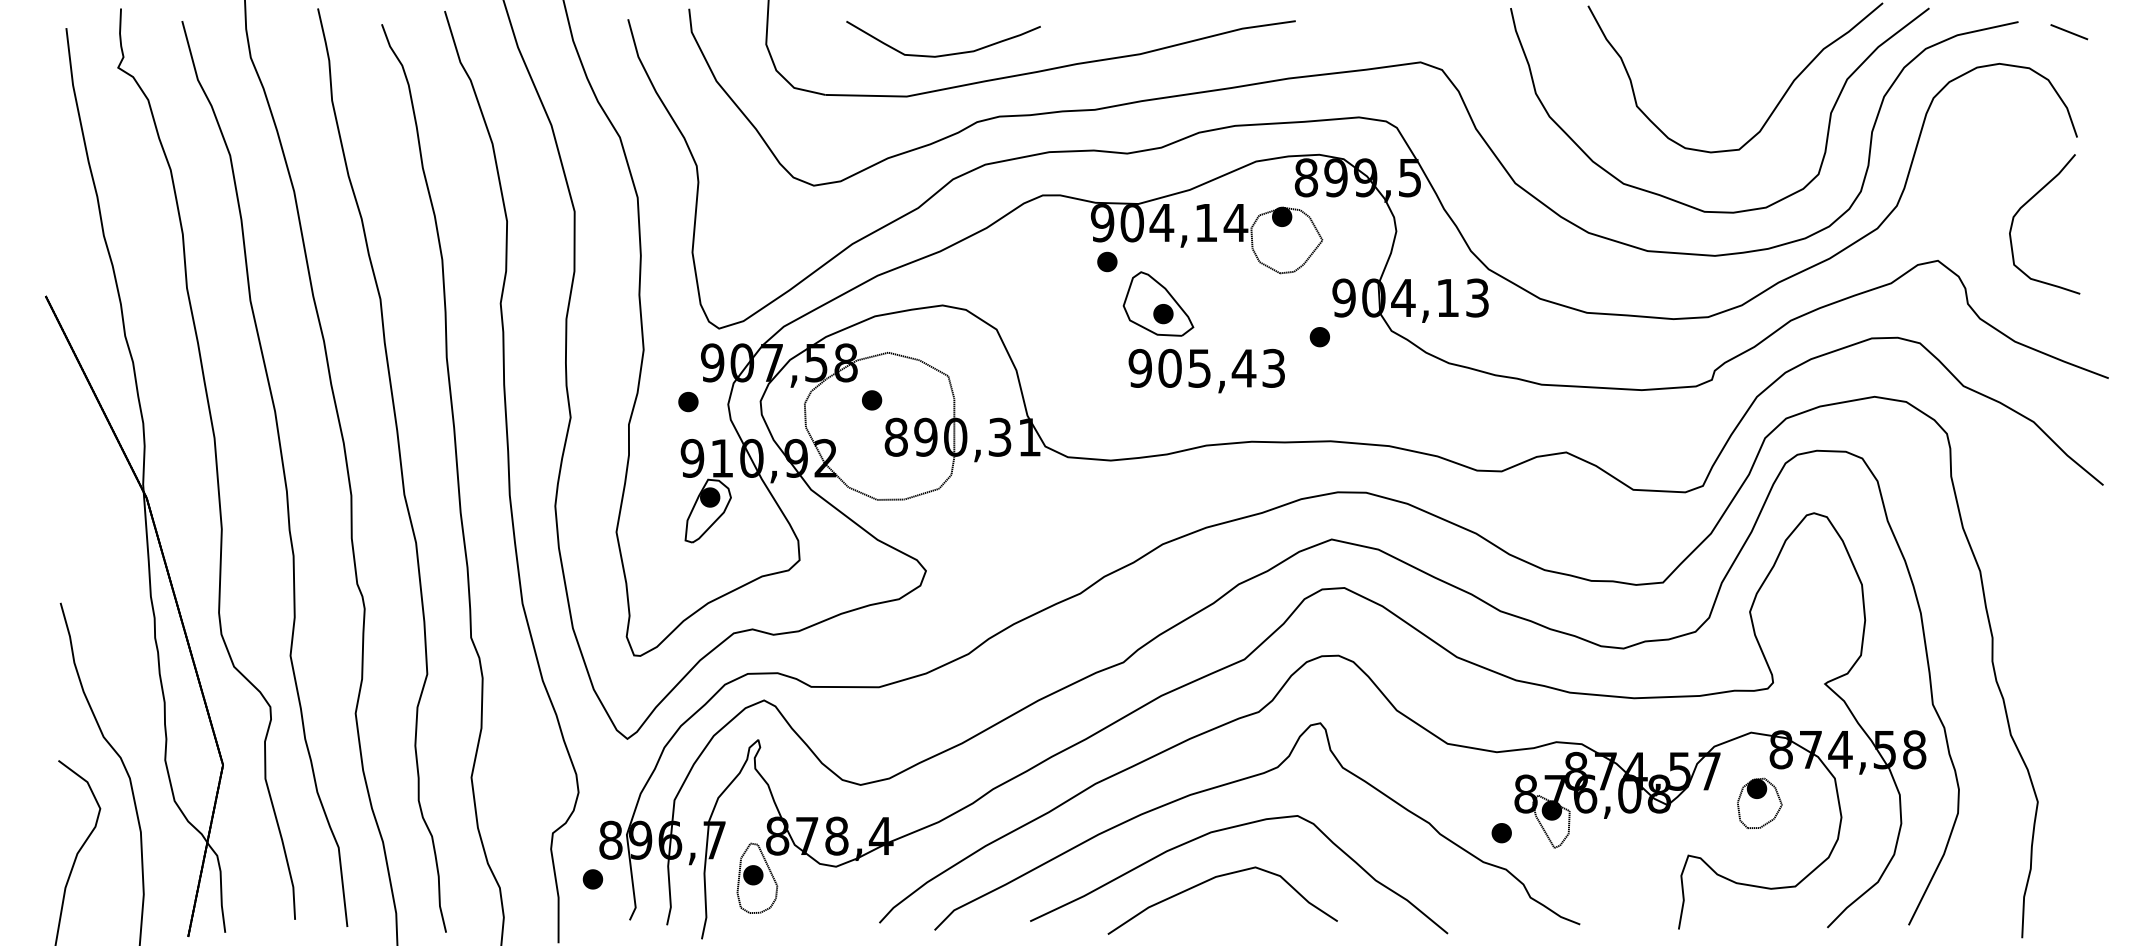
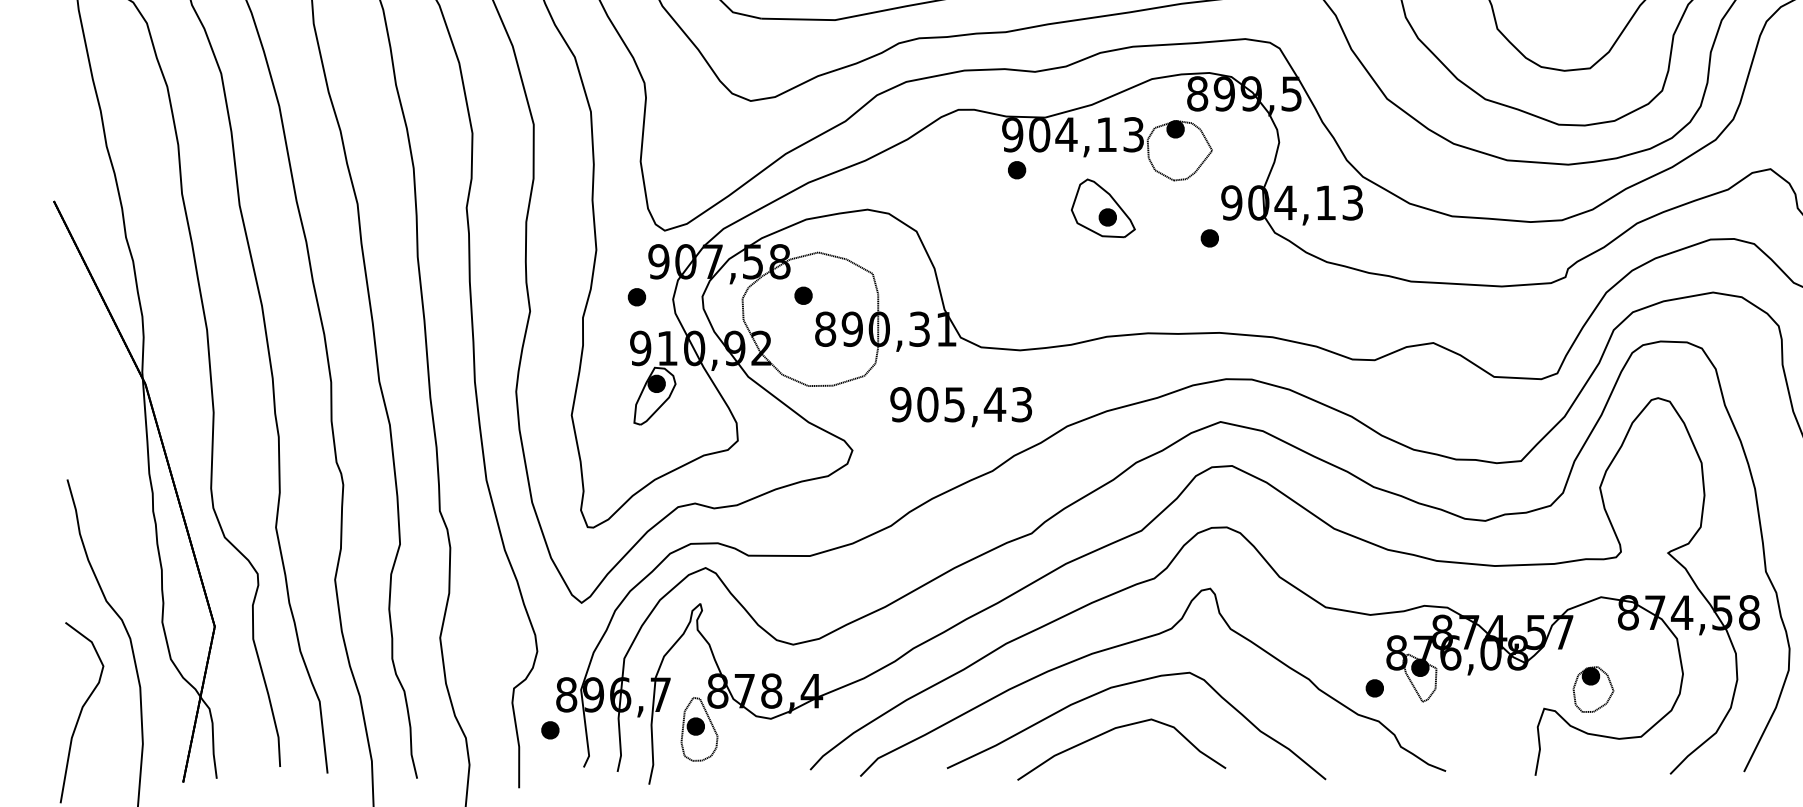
text: (1235, 222) -> (1133, 134), 904,14 -> 904,13
part: (1158, 303) -> (1103, 207), moved
text: (1206, 371) -> (960, 407), moved
part: (1759, 802) -> (1593, 688), moved

